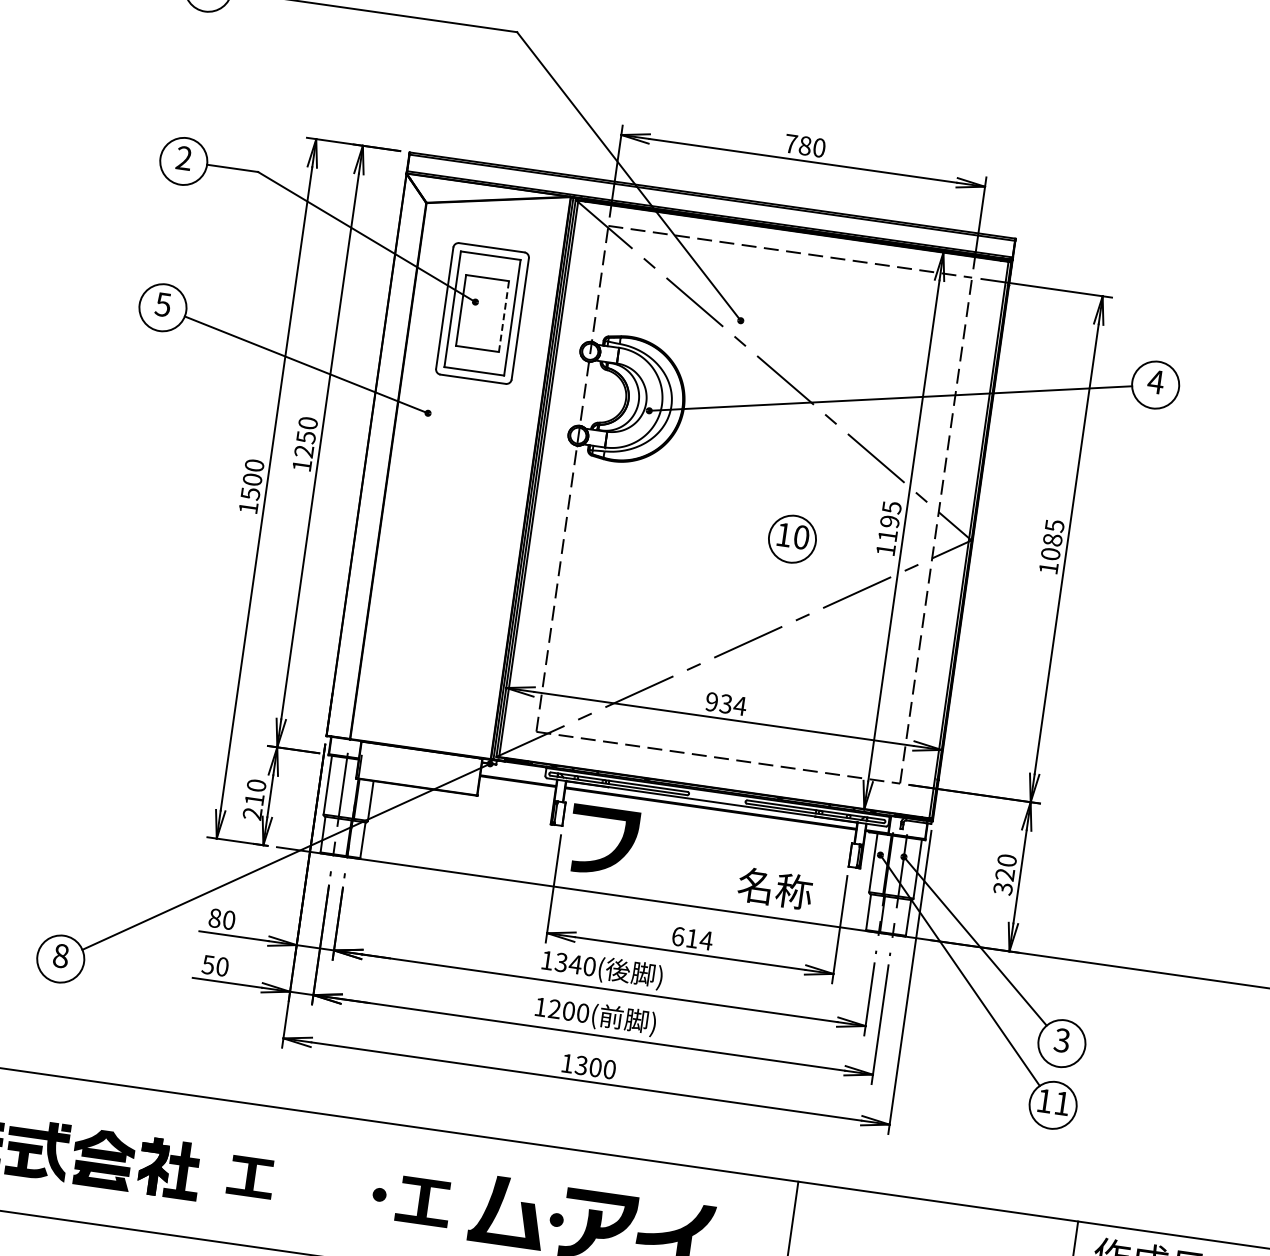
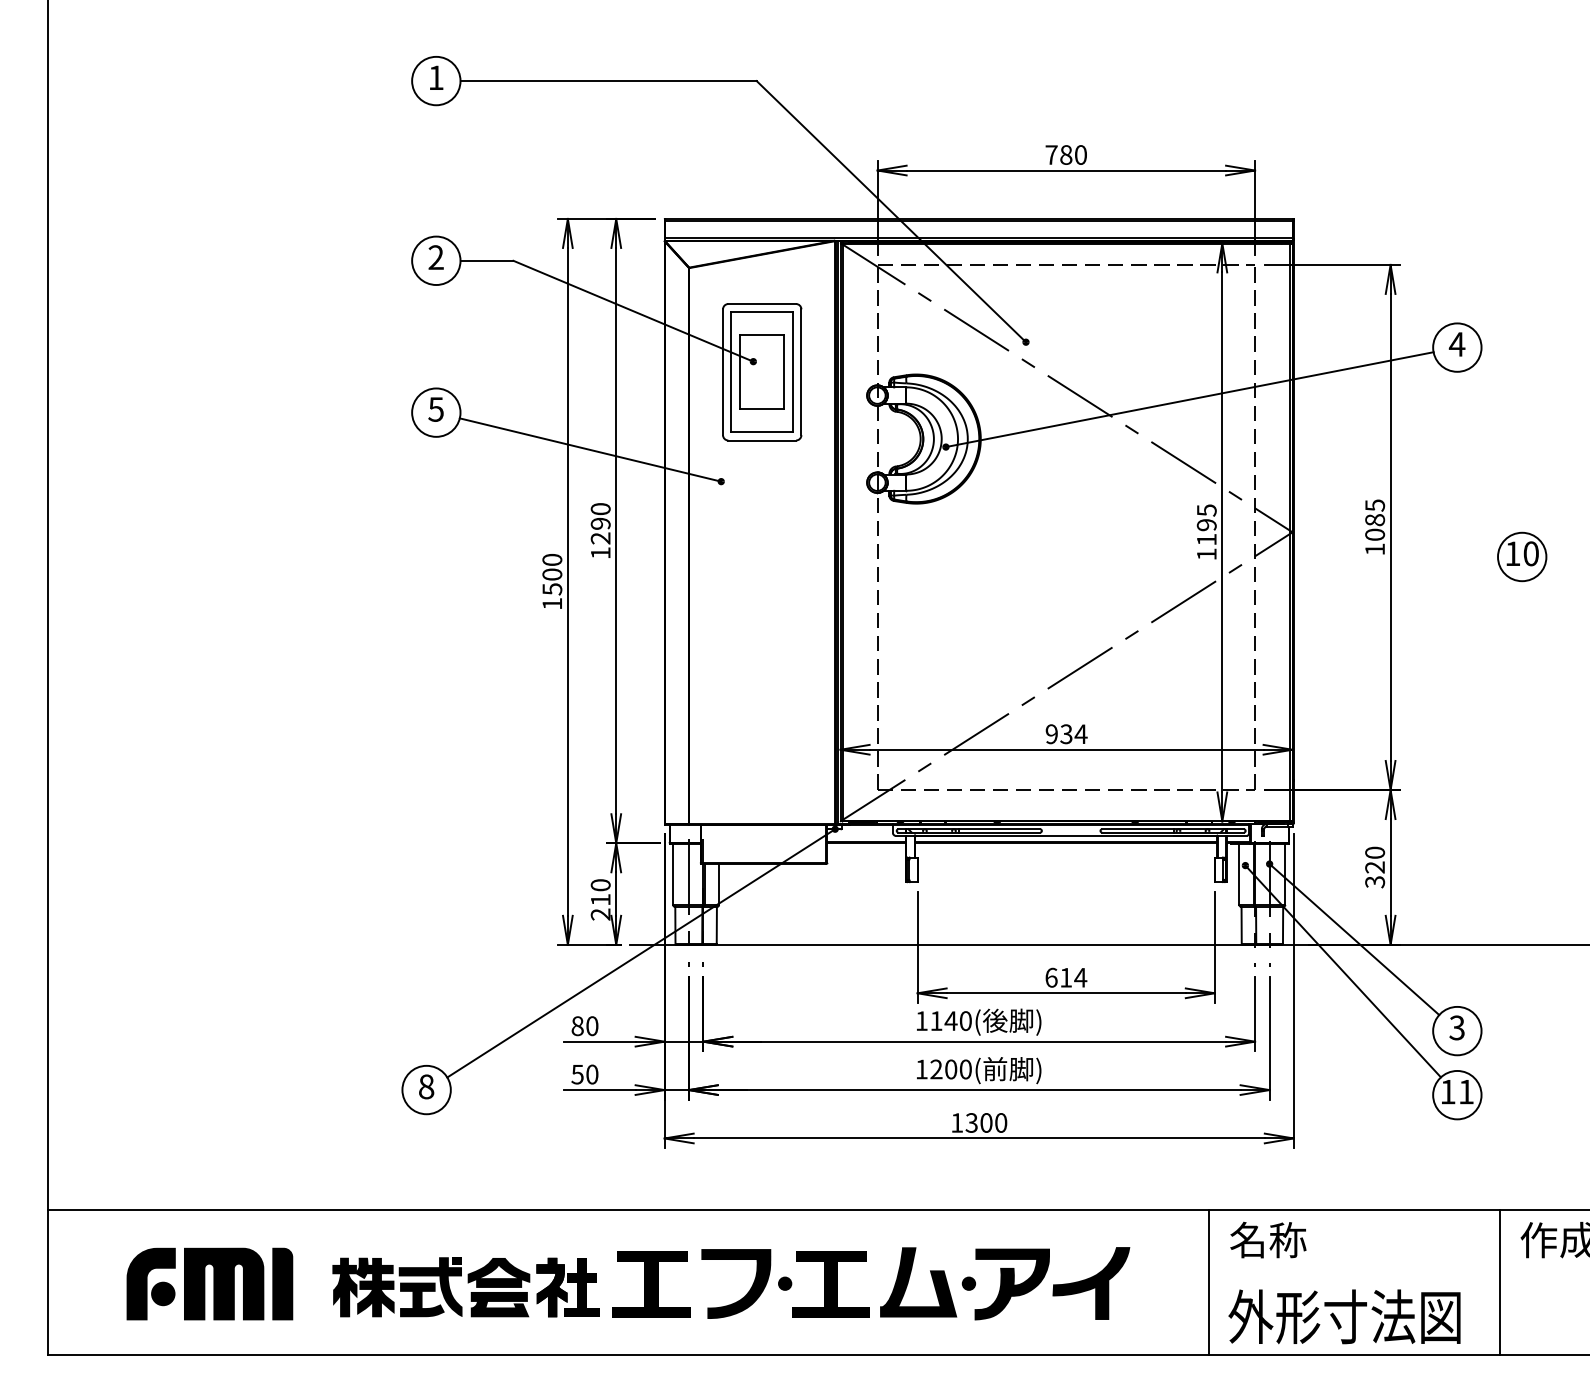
line: (503, 316) -> (784, 372), dashed -> solid
text: (305, 437) -> (600, 523), 1250 -> 1290
part: (792, 538) -> (1522, 556), moved
part: (611, 852) -> (746, 1293), moved
text: (775, 888) -> (1268, 1239), moved
text: (561, 962) -> (936, 1021), 1340( -> 1140(
part: (250, 1177) -> (651, 1284), size x1.67
part: (423, 1201) -> (830, 1284), size x1.43

